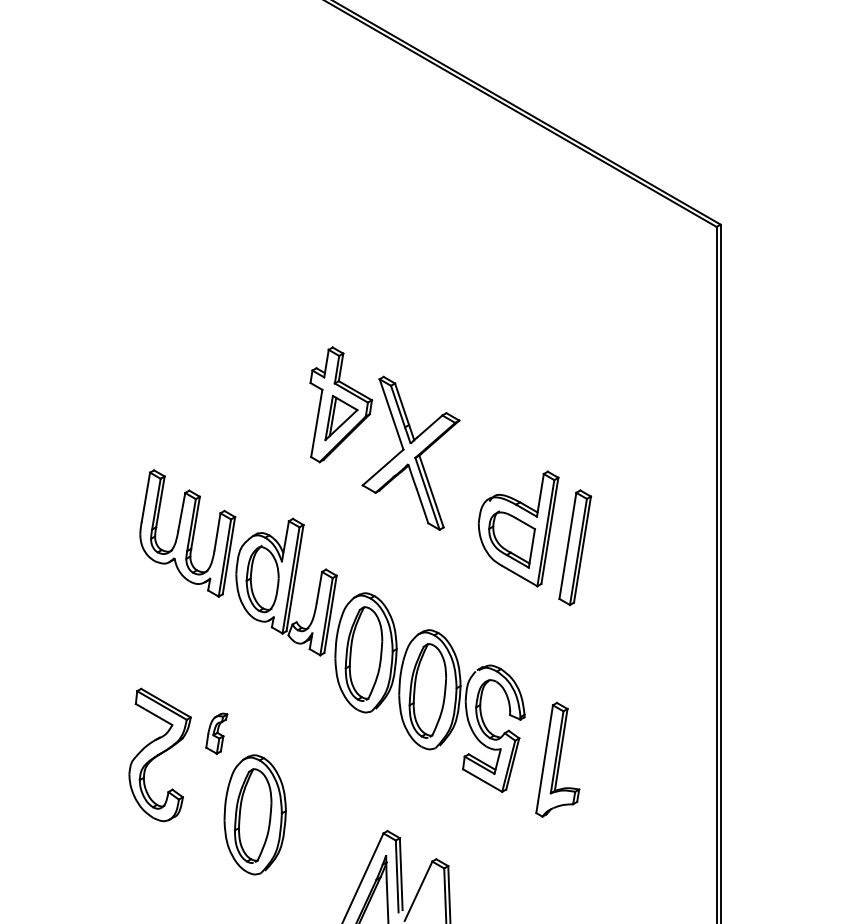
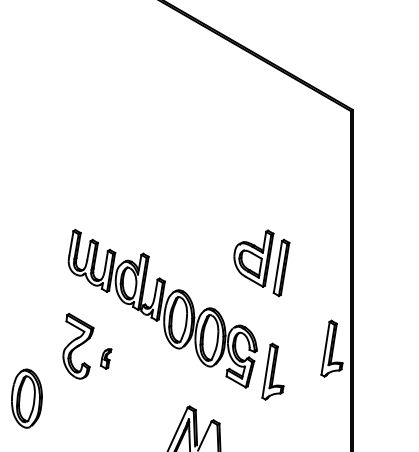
part: (385, 438) -> (188, 214), removed
part: (677, 712) -> (331, 348), added
part: (160, 753) -> (78, 345), moved
part: (254, 814) -> (26, 398), moved

